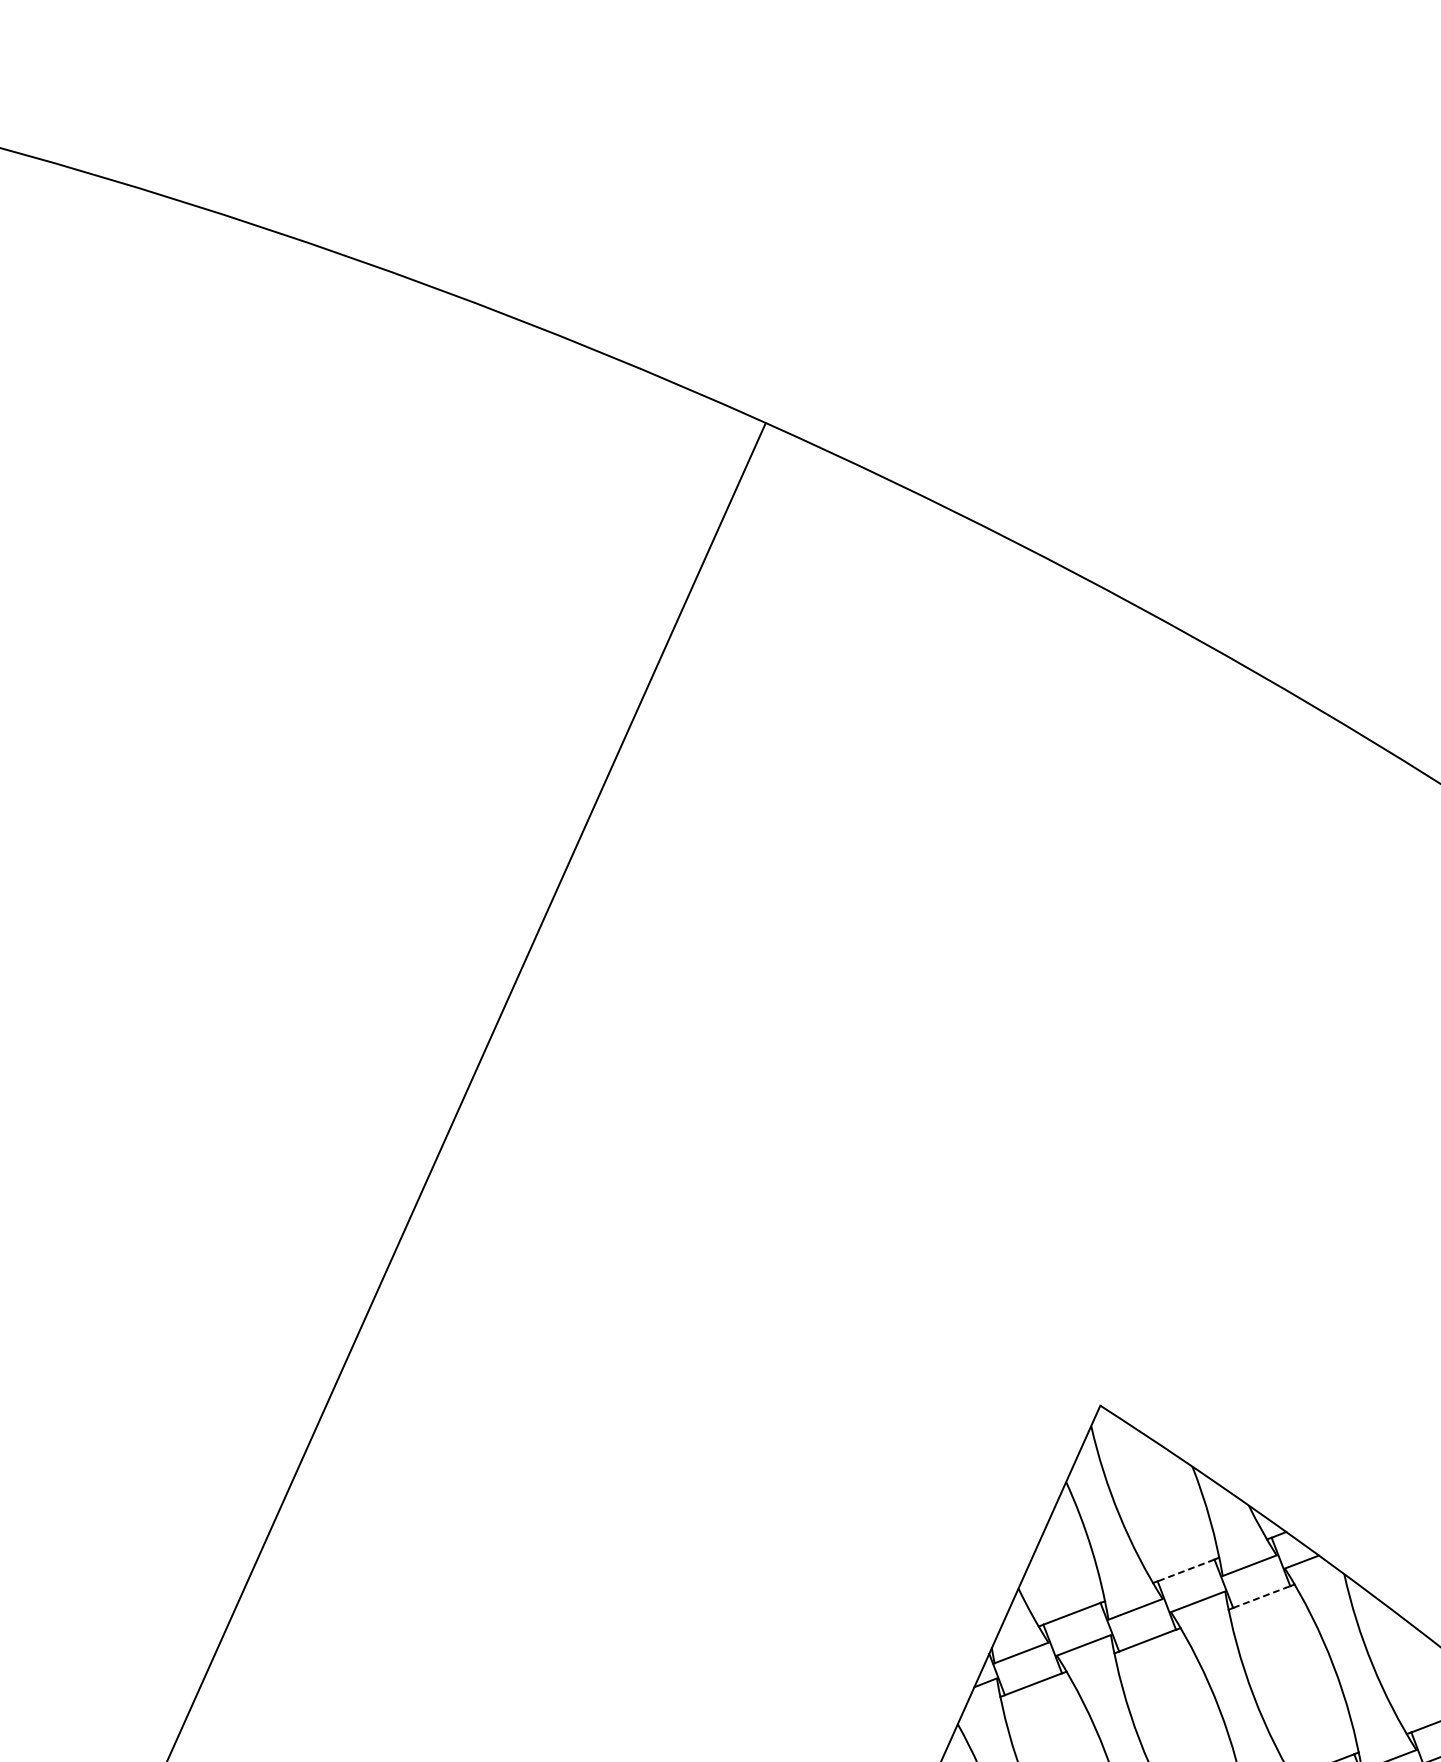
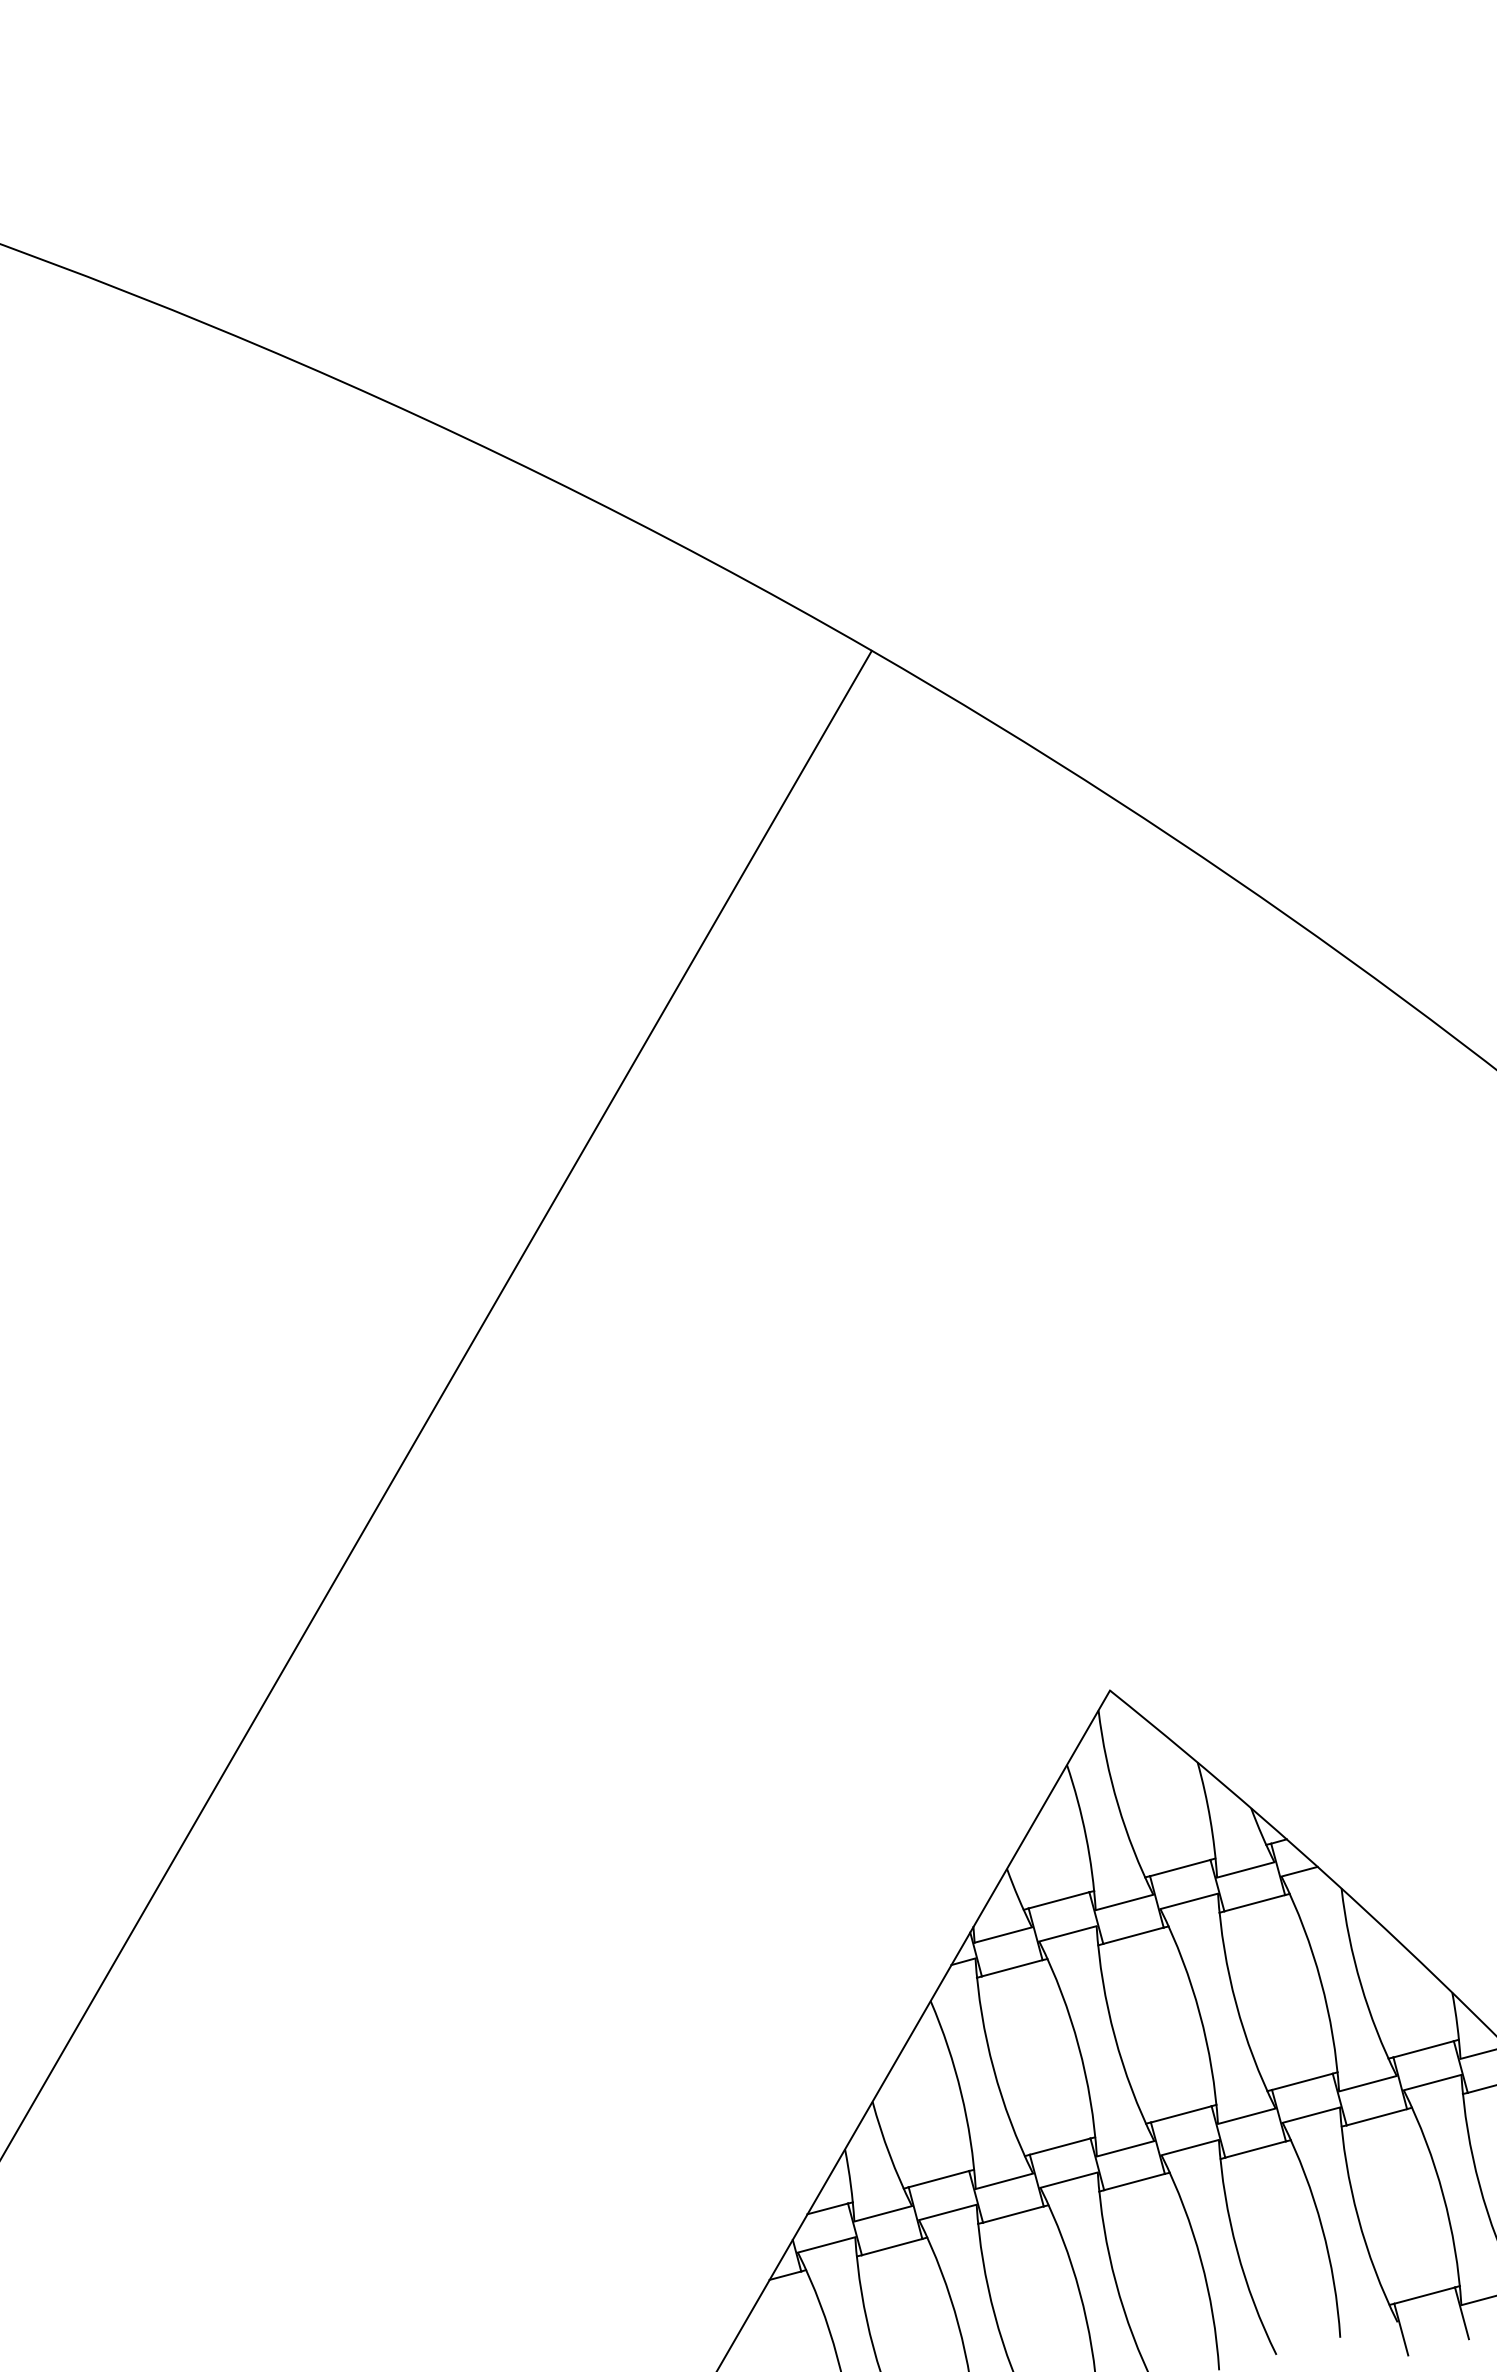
line: (1185, 1570) -> (1179, 1868), dashed -> solid
line: (1262, 1597) -> (1255, 1903), dashed -> solid

